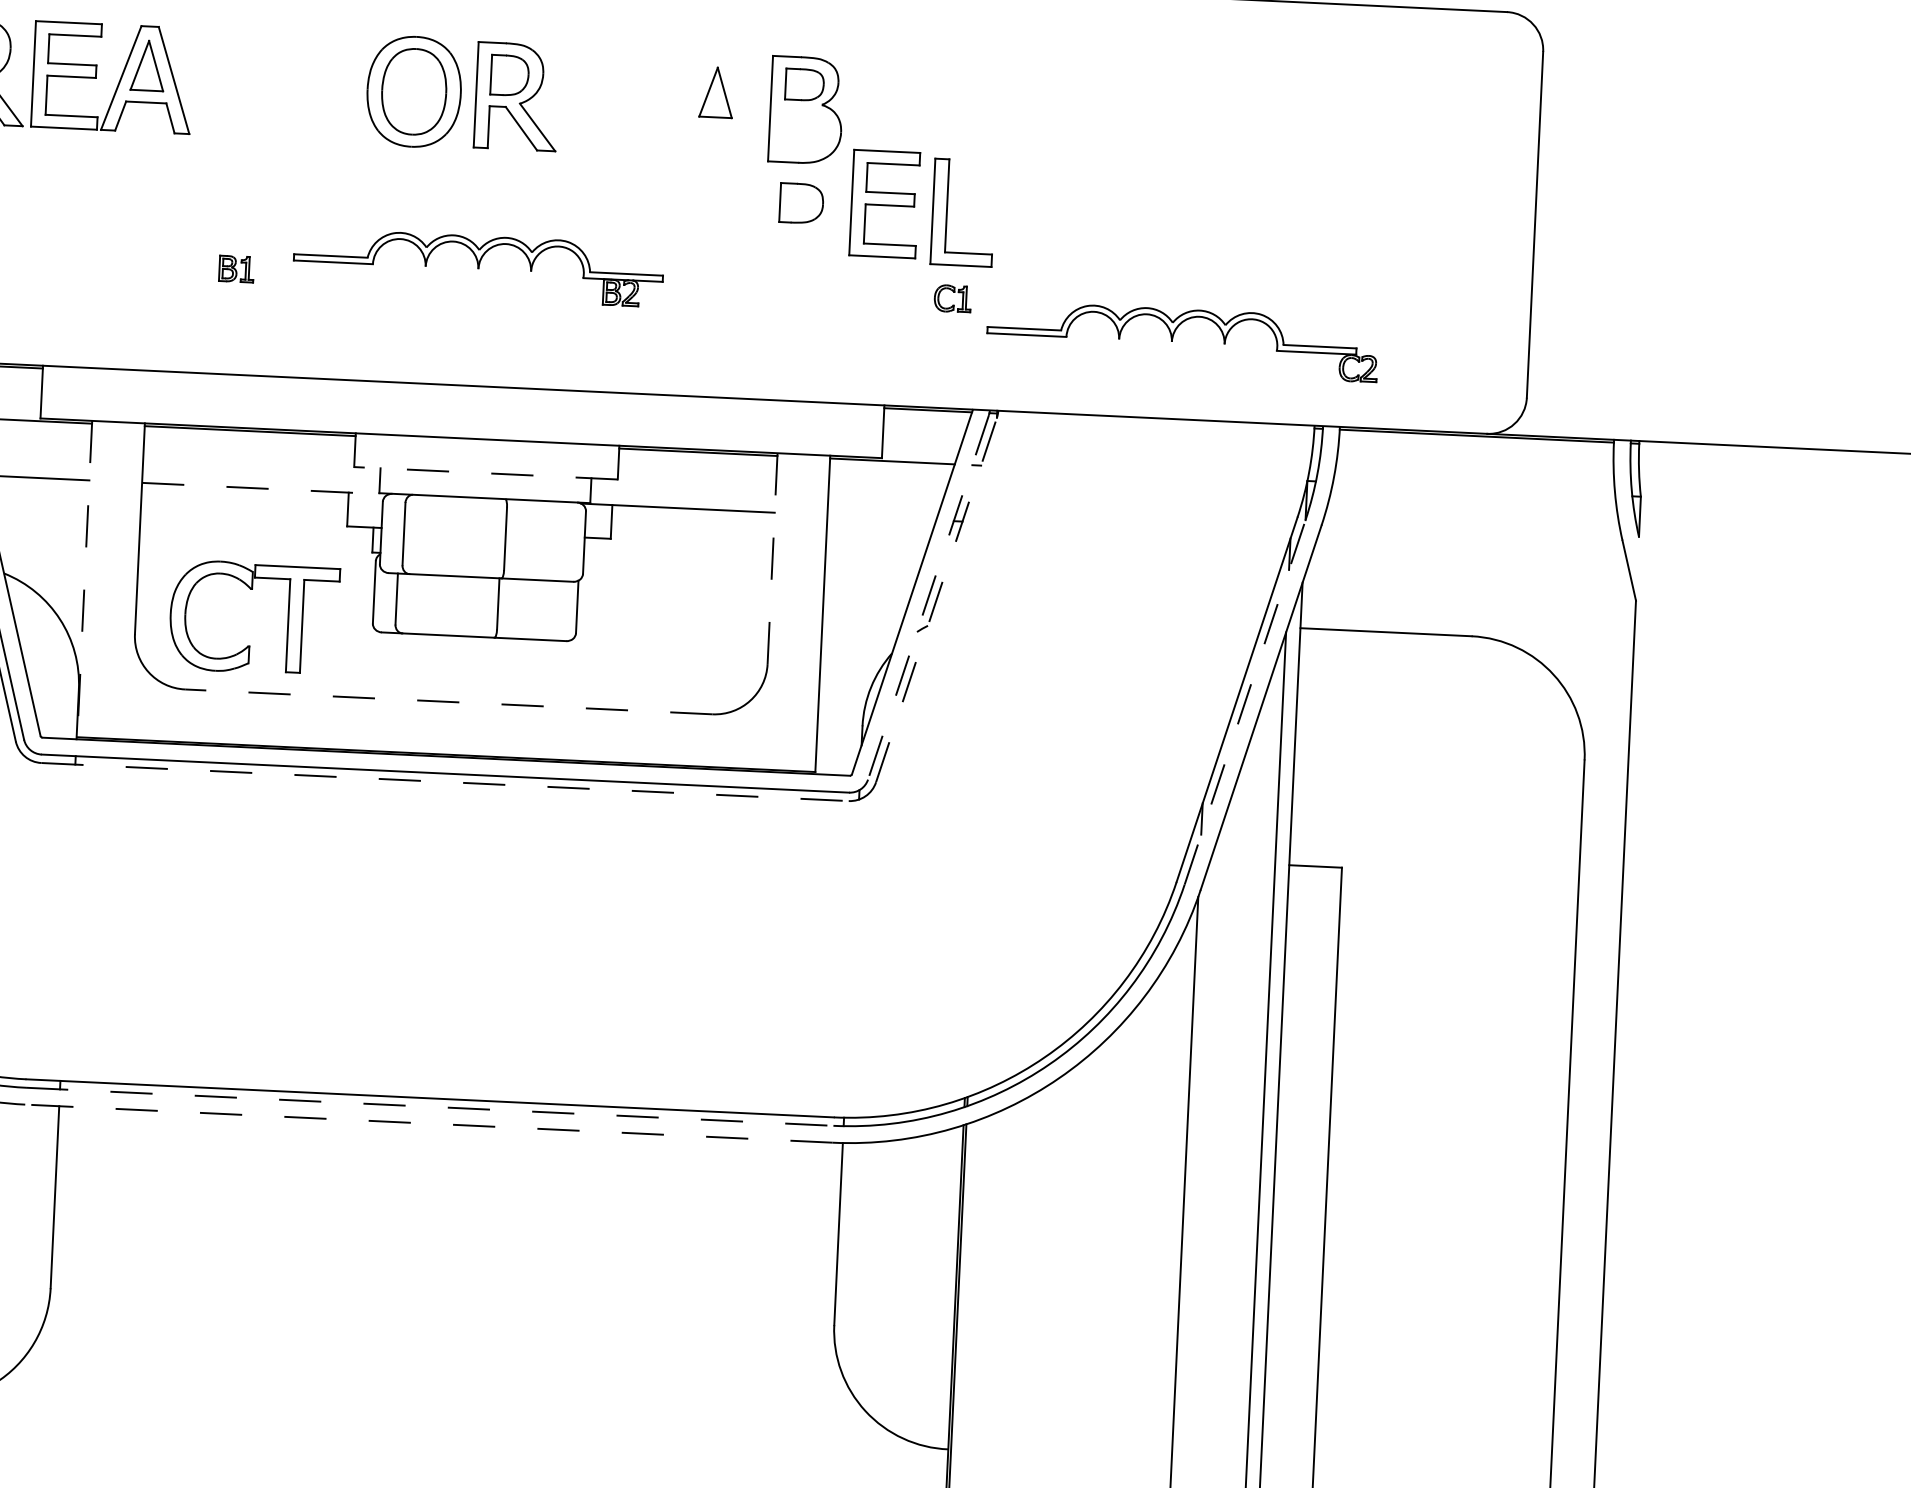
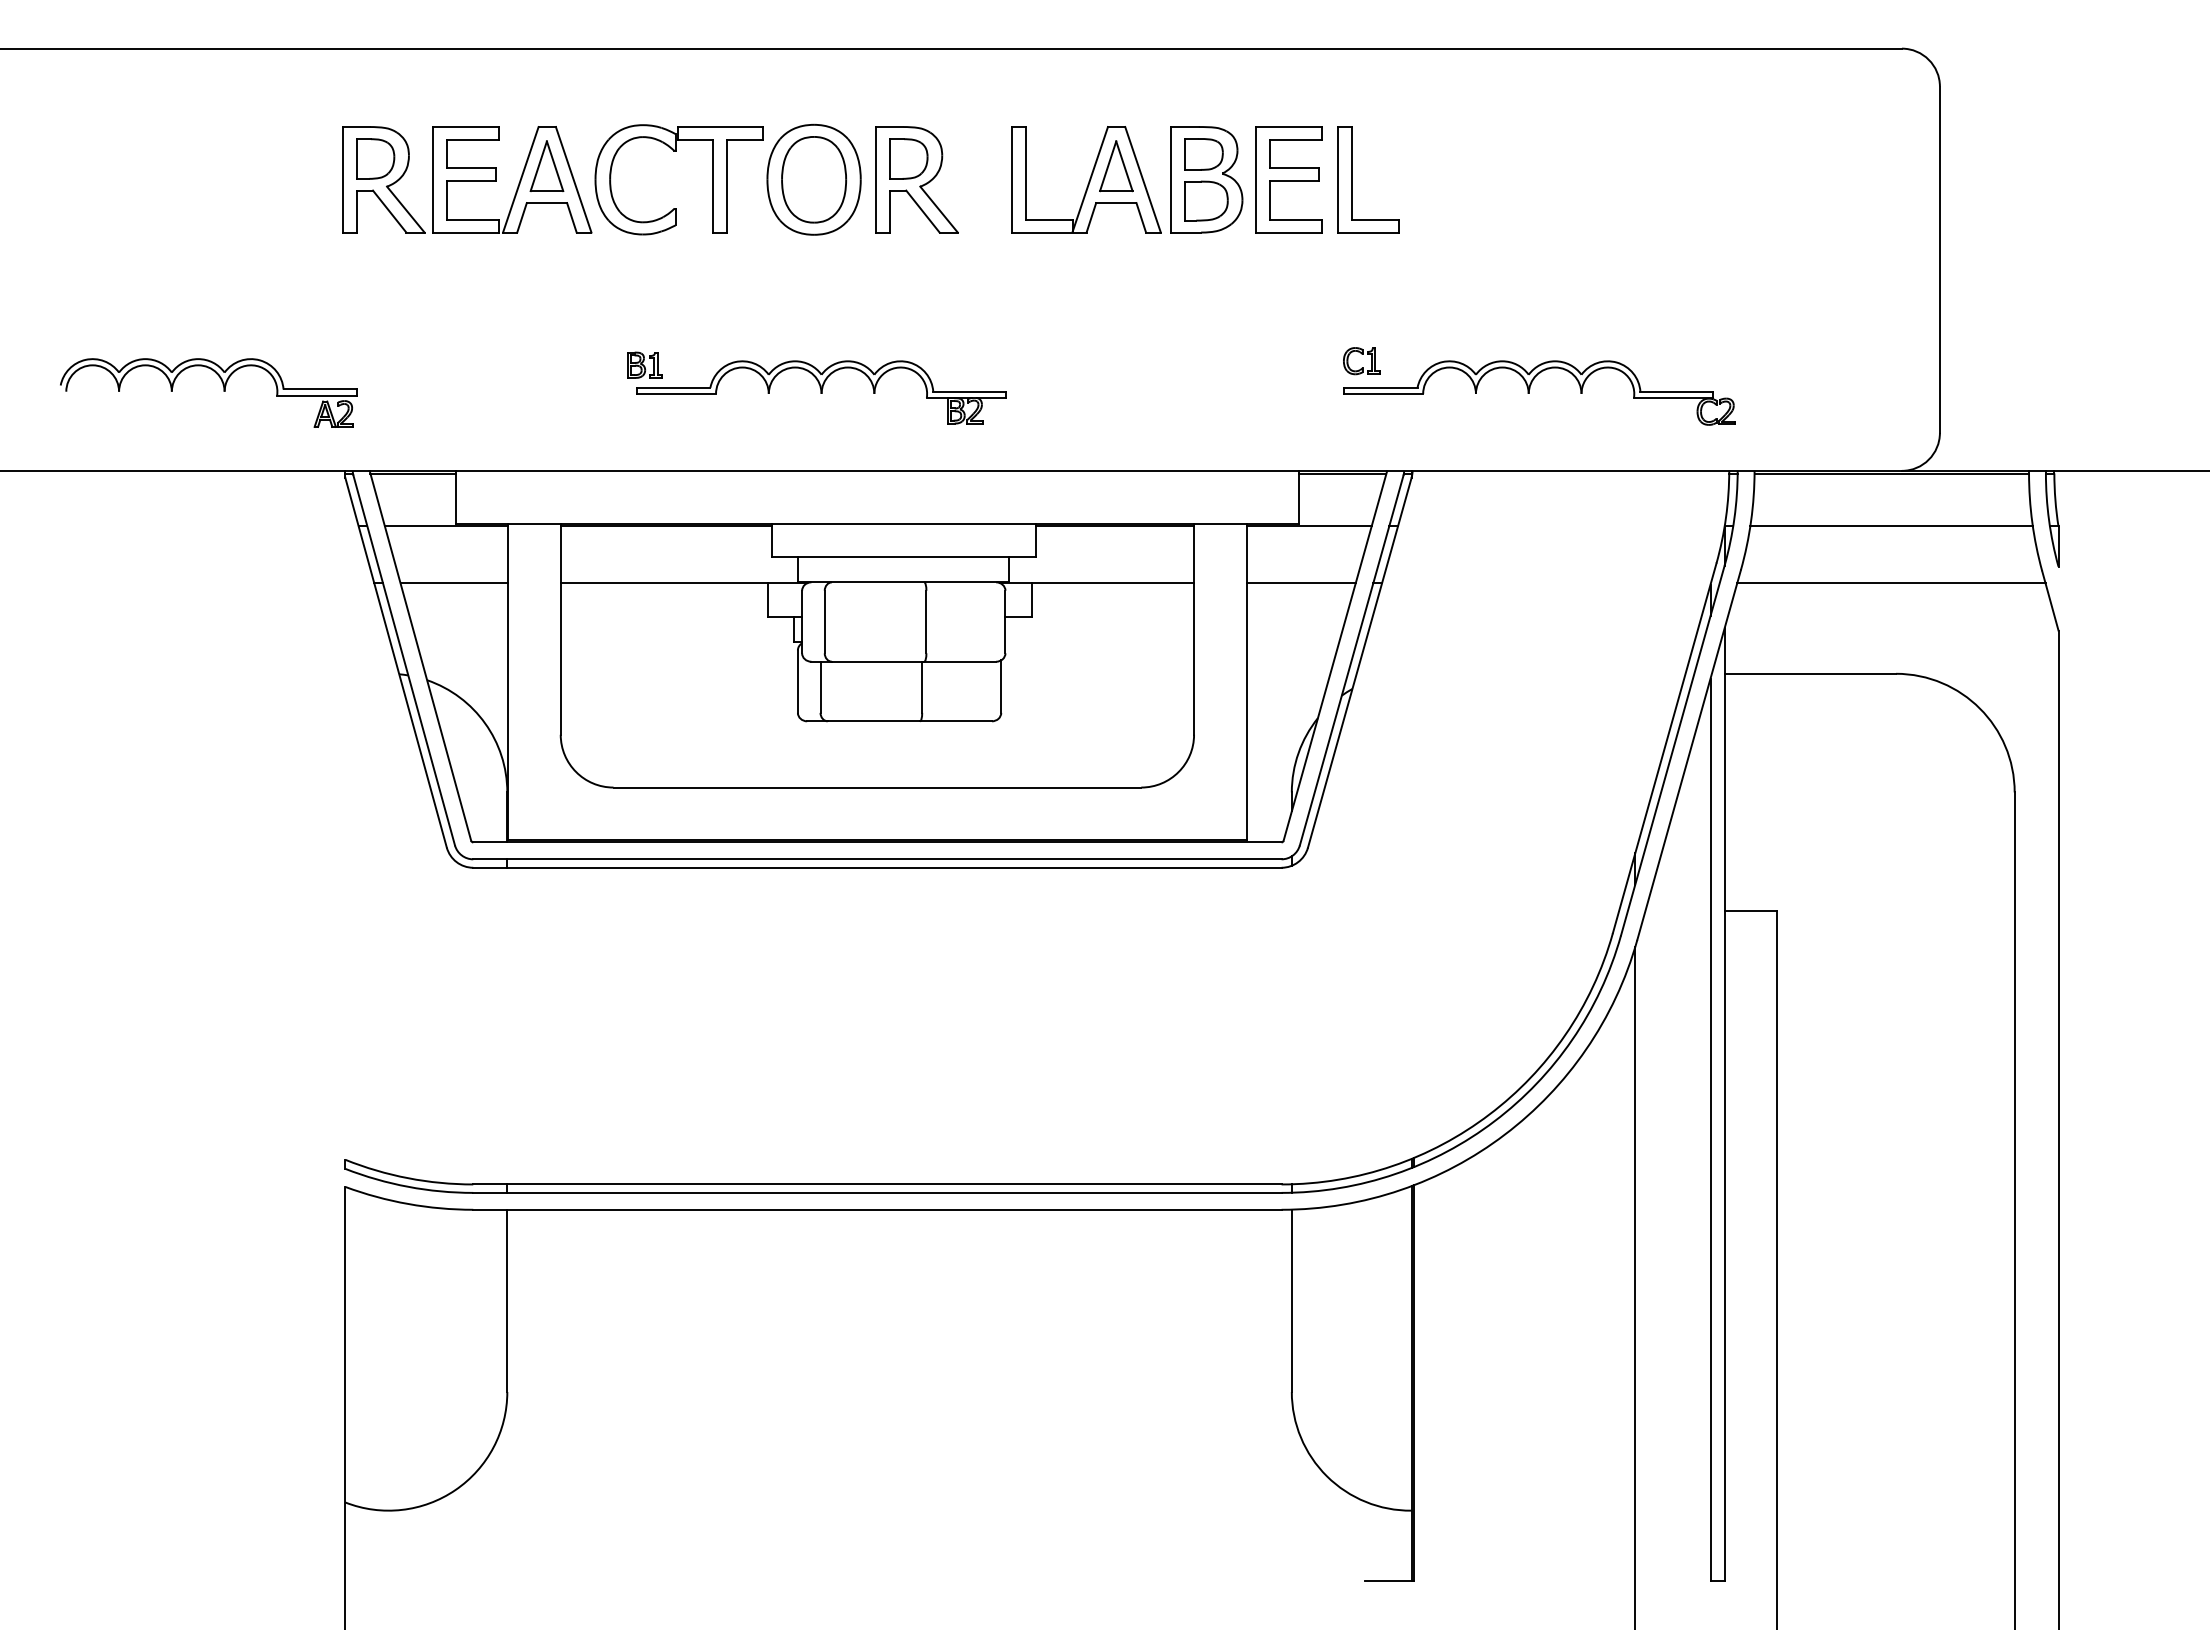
part: (686, 104) -> (1086, 179), added
part: (801, 202) -> (1206, 200), moved
part: (883, 203) -> (1288, 179), moved
part: (947, 211) -> (1352, 179), moved
part: (478, 267) -> (821, 392), moved
part: (1173, 337) -> (1530, 389), moved
line: (485, 473) -> (903, 557), dashed -> solid
line: (265, 488) -> (684, 583), dashed -> solid
line: (1474, 488) -> (1891, 526), added
line: (881, 518) -> (1300, 583), added
line: (1471, 545) -> (1891, 583), added
line: (772, 558) -> (1194, 629), dashed -> solid
line: (84, 579) -> (507, 682), dashed -> solid
part: (252, 589) -> (676, 151), moved
line: (928, 597) -> (1351, 660), dashed -> solid
line: (936, 599) -> (1359, 662), dashed -> solid
line: (448, 701) -> (877, 787), dashed -> solid
line: (1244, 702) -> (1672, 750), dashed -> solid
line: (445, 781) -> (877, 867), dashed -> solid
line: (429, 1106) -> (877, 1192), dashed -> solid
line: (428, 1123) -> (876, 1209), dashed -> solid

